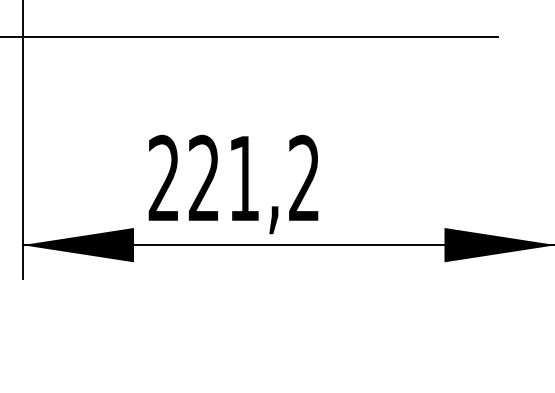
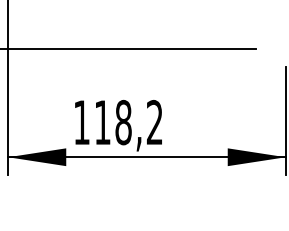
text: (203, 178) -> (102, 122), 221,2 -> 118,2

